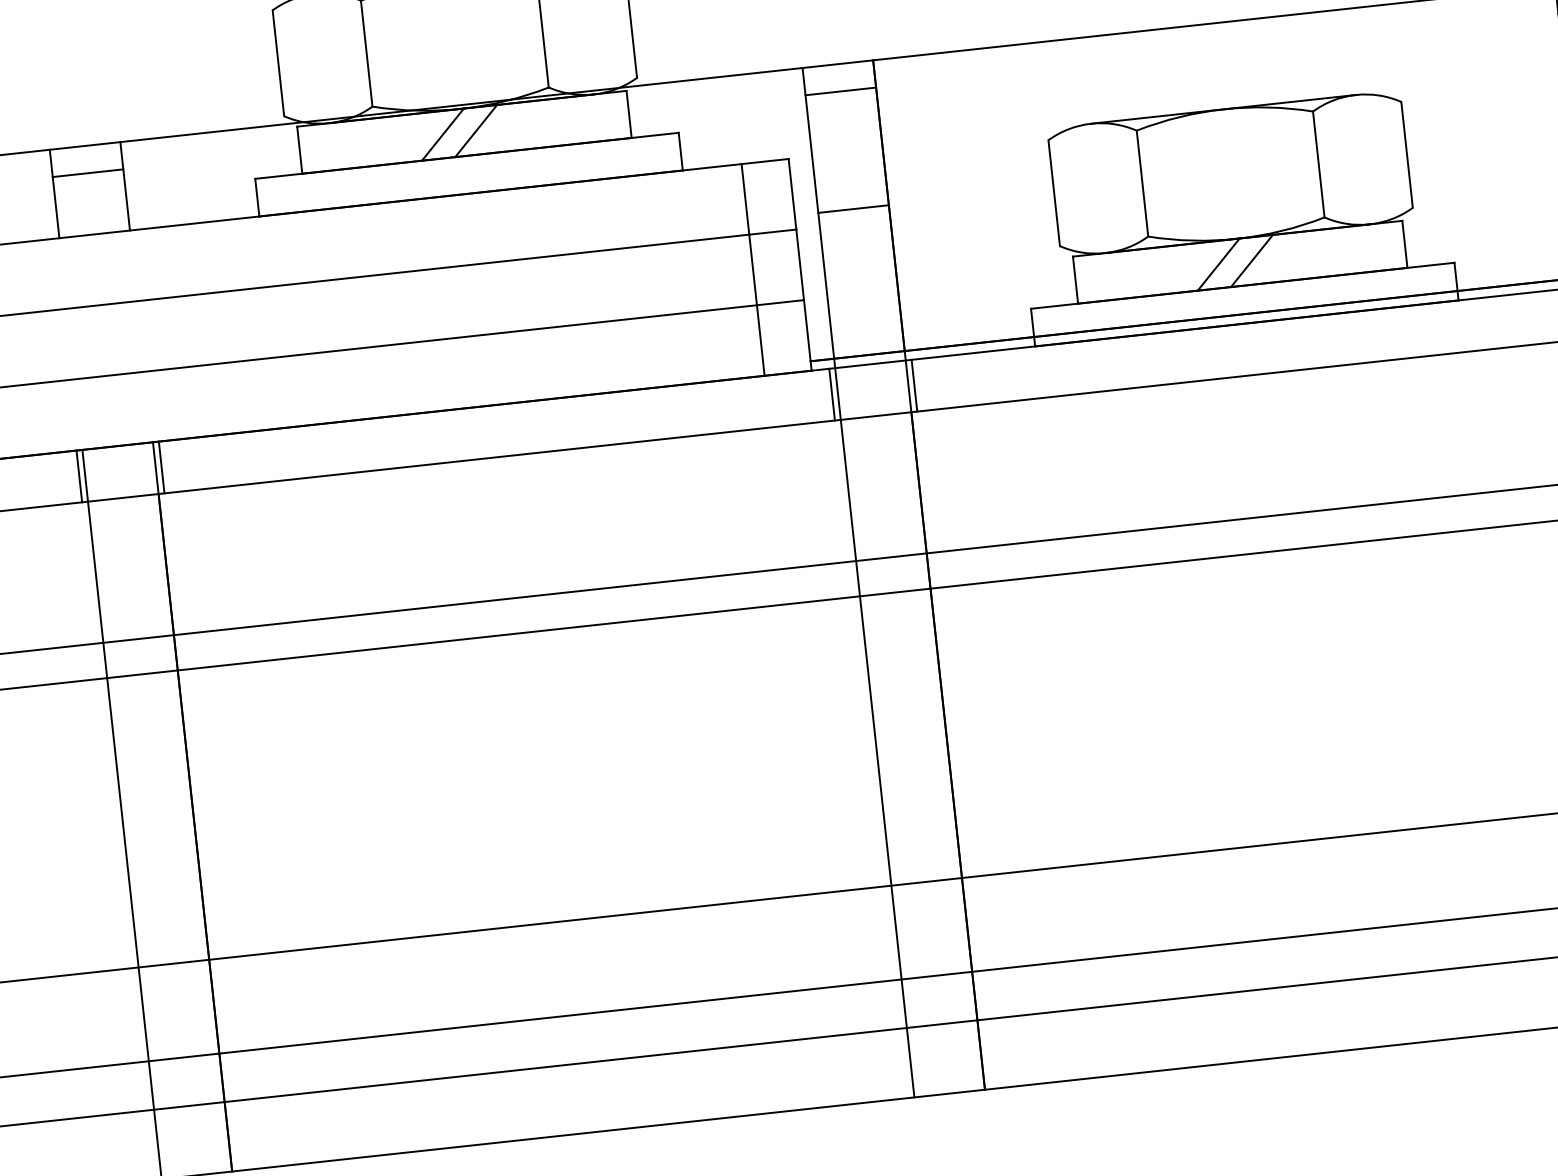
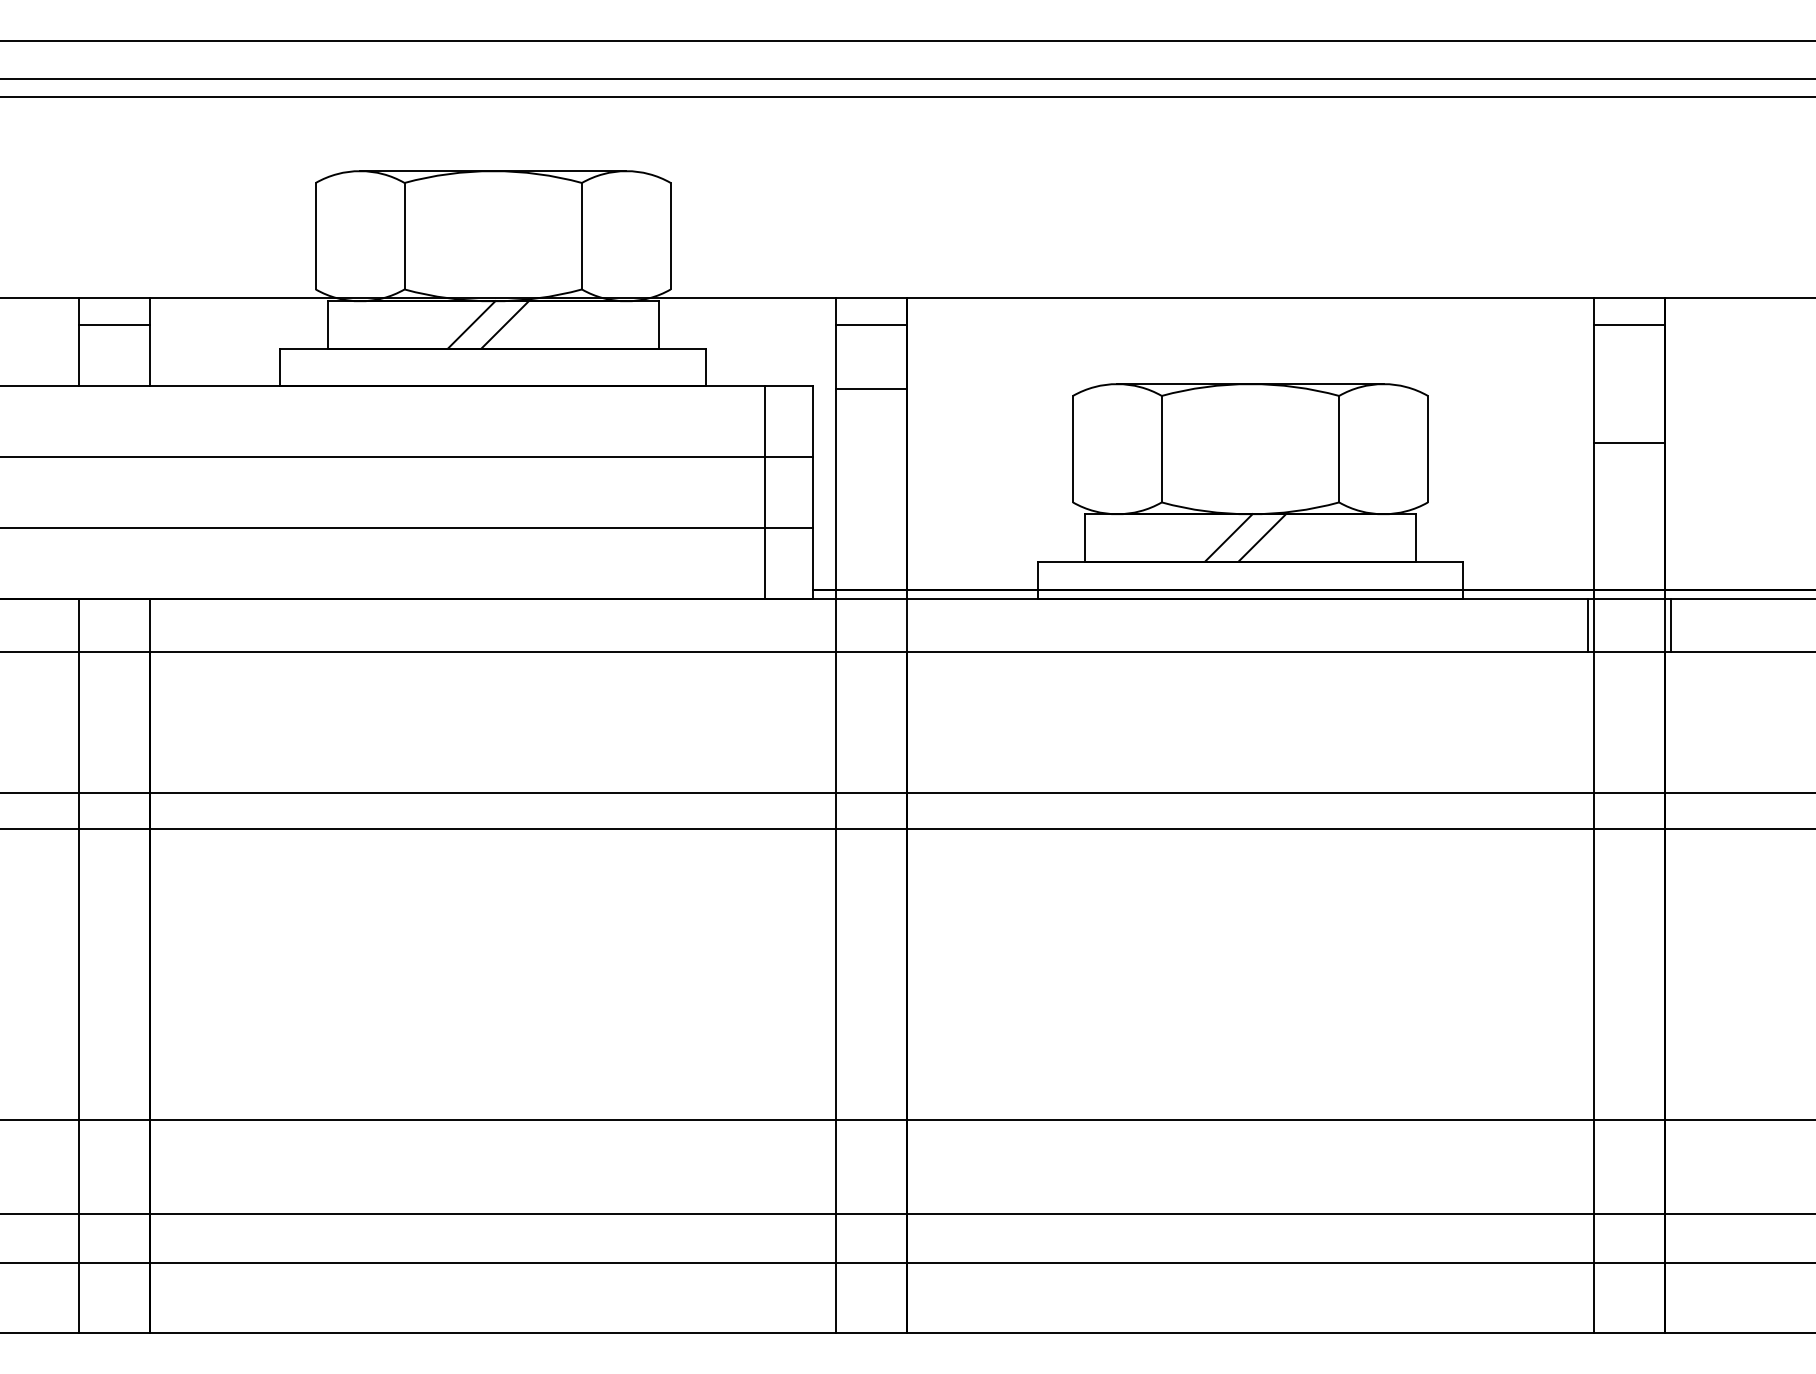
line: (853, 209) -> (871, 389), moved
line: (914, 385) -> (913, 625), removed
line: (832, 394) -> (830, 625), removed
line: (162, 467) -> (156, 625), removed
line: (79, 476) -> (73, 625), removed

